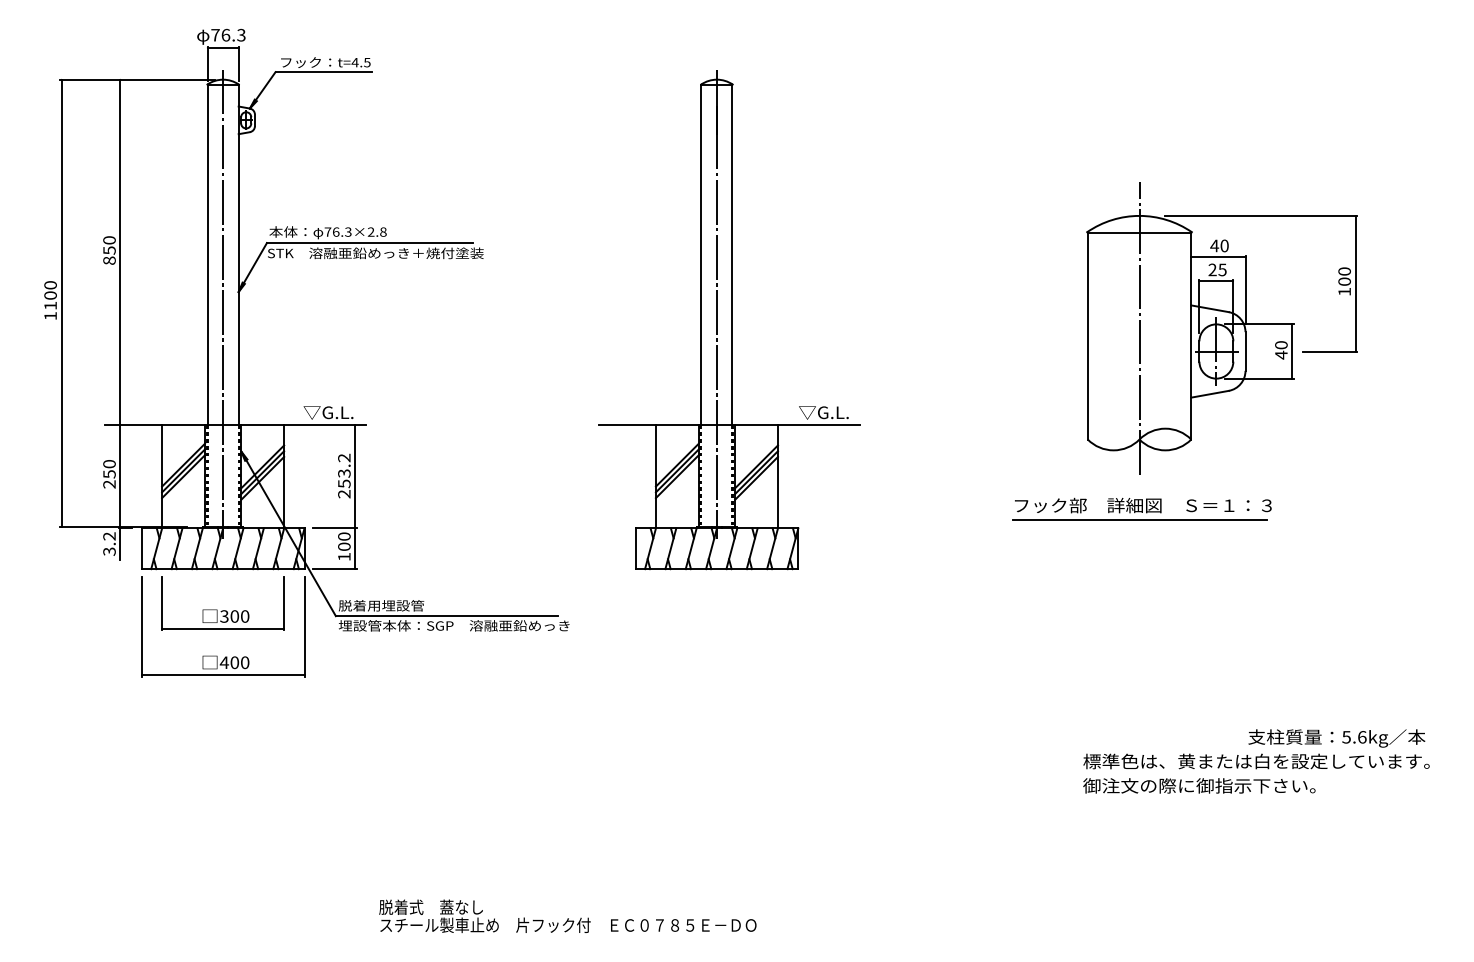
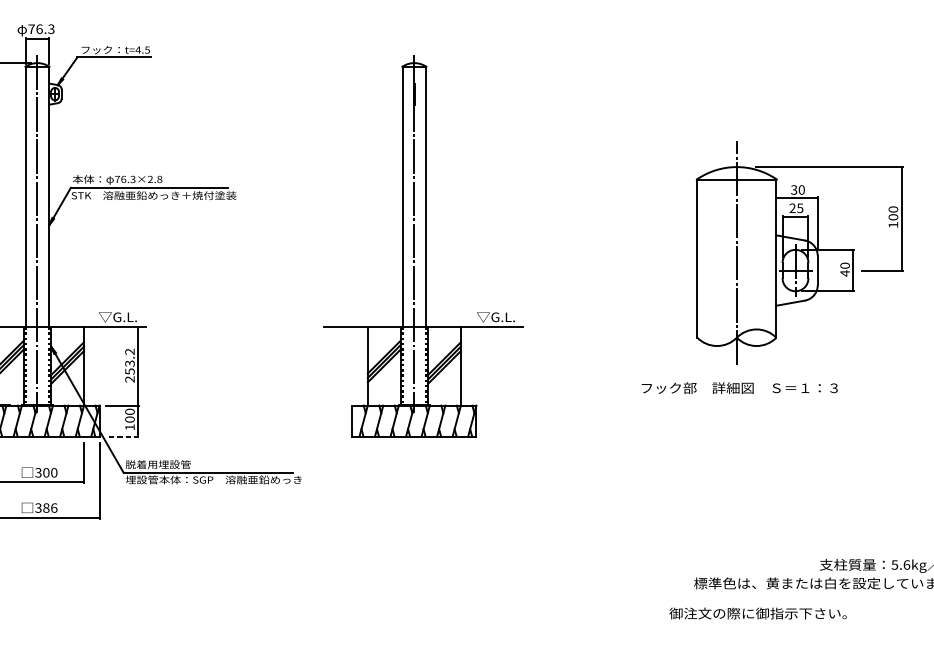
text: (1214, 245) -> (794, 189), 40 -> 30
line: (1139, 519) -> (736, 398), removed
line: (334, 569) -> (122, 436), solid -> dashed
text: (234, 662) -> (46, 507), 400 -> 386
text: (1199, 785) -> (758, 613), moved

